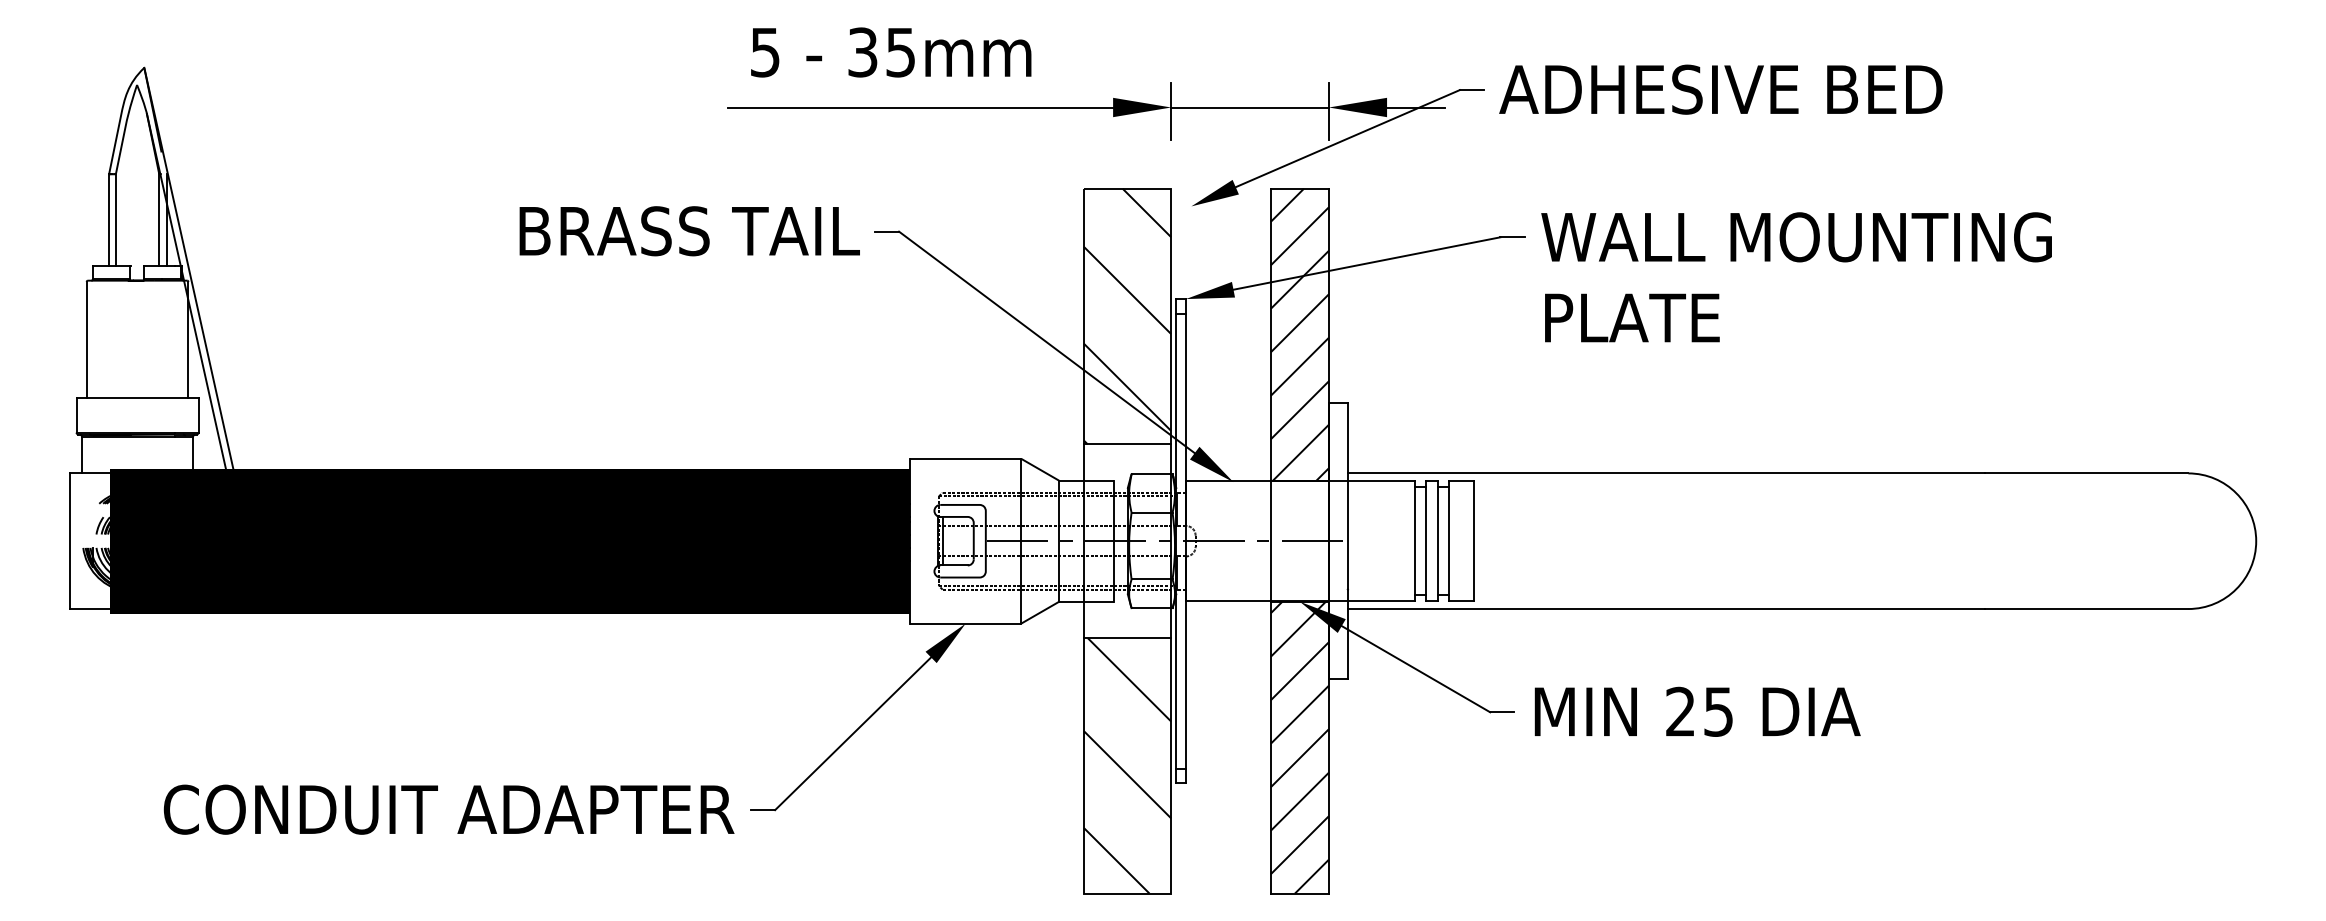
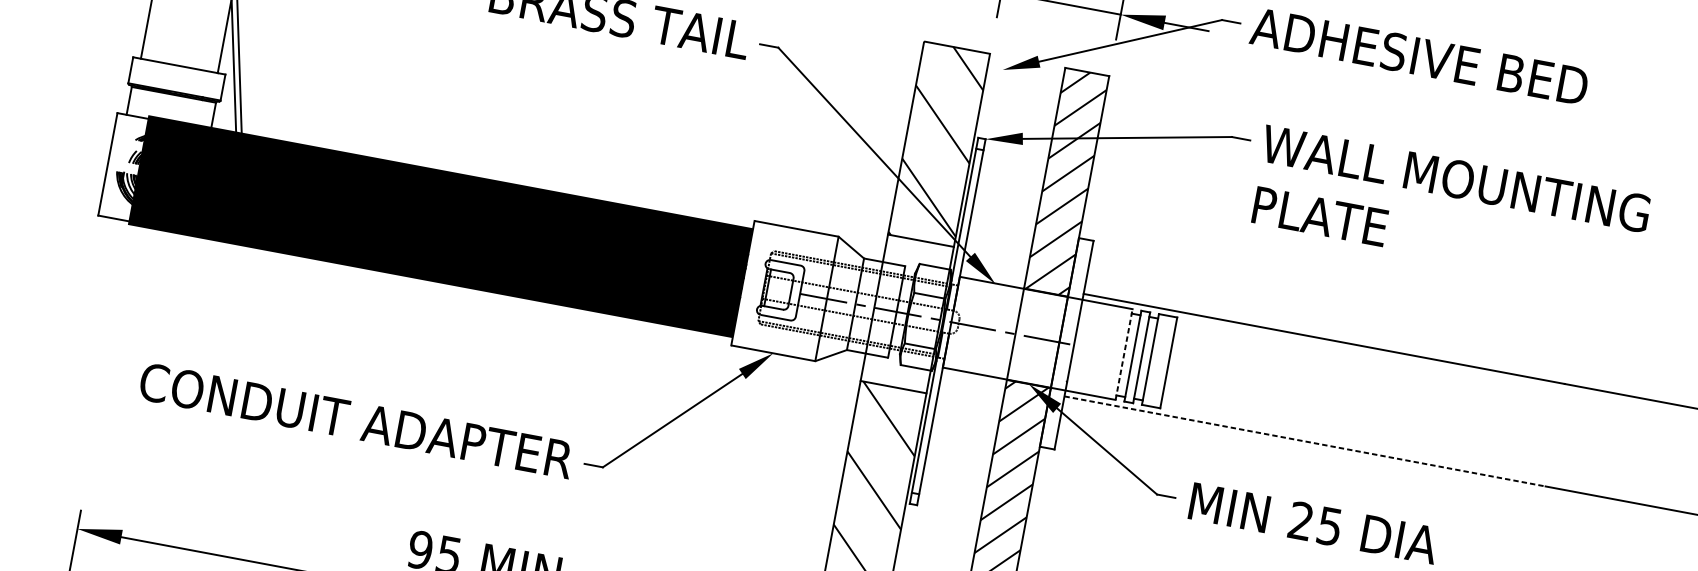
line: (1414, 540) -> (1124, 353), solid -> dashed
line: (1667, 609) -> (1305, 441), solid -> dashed

